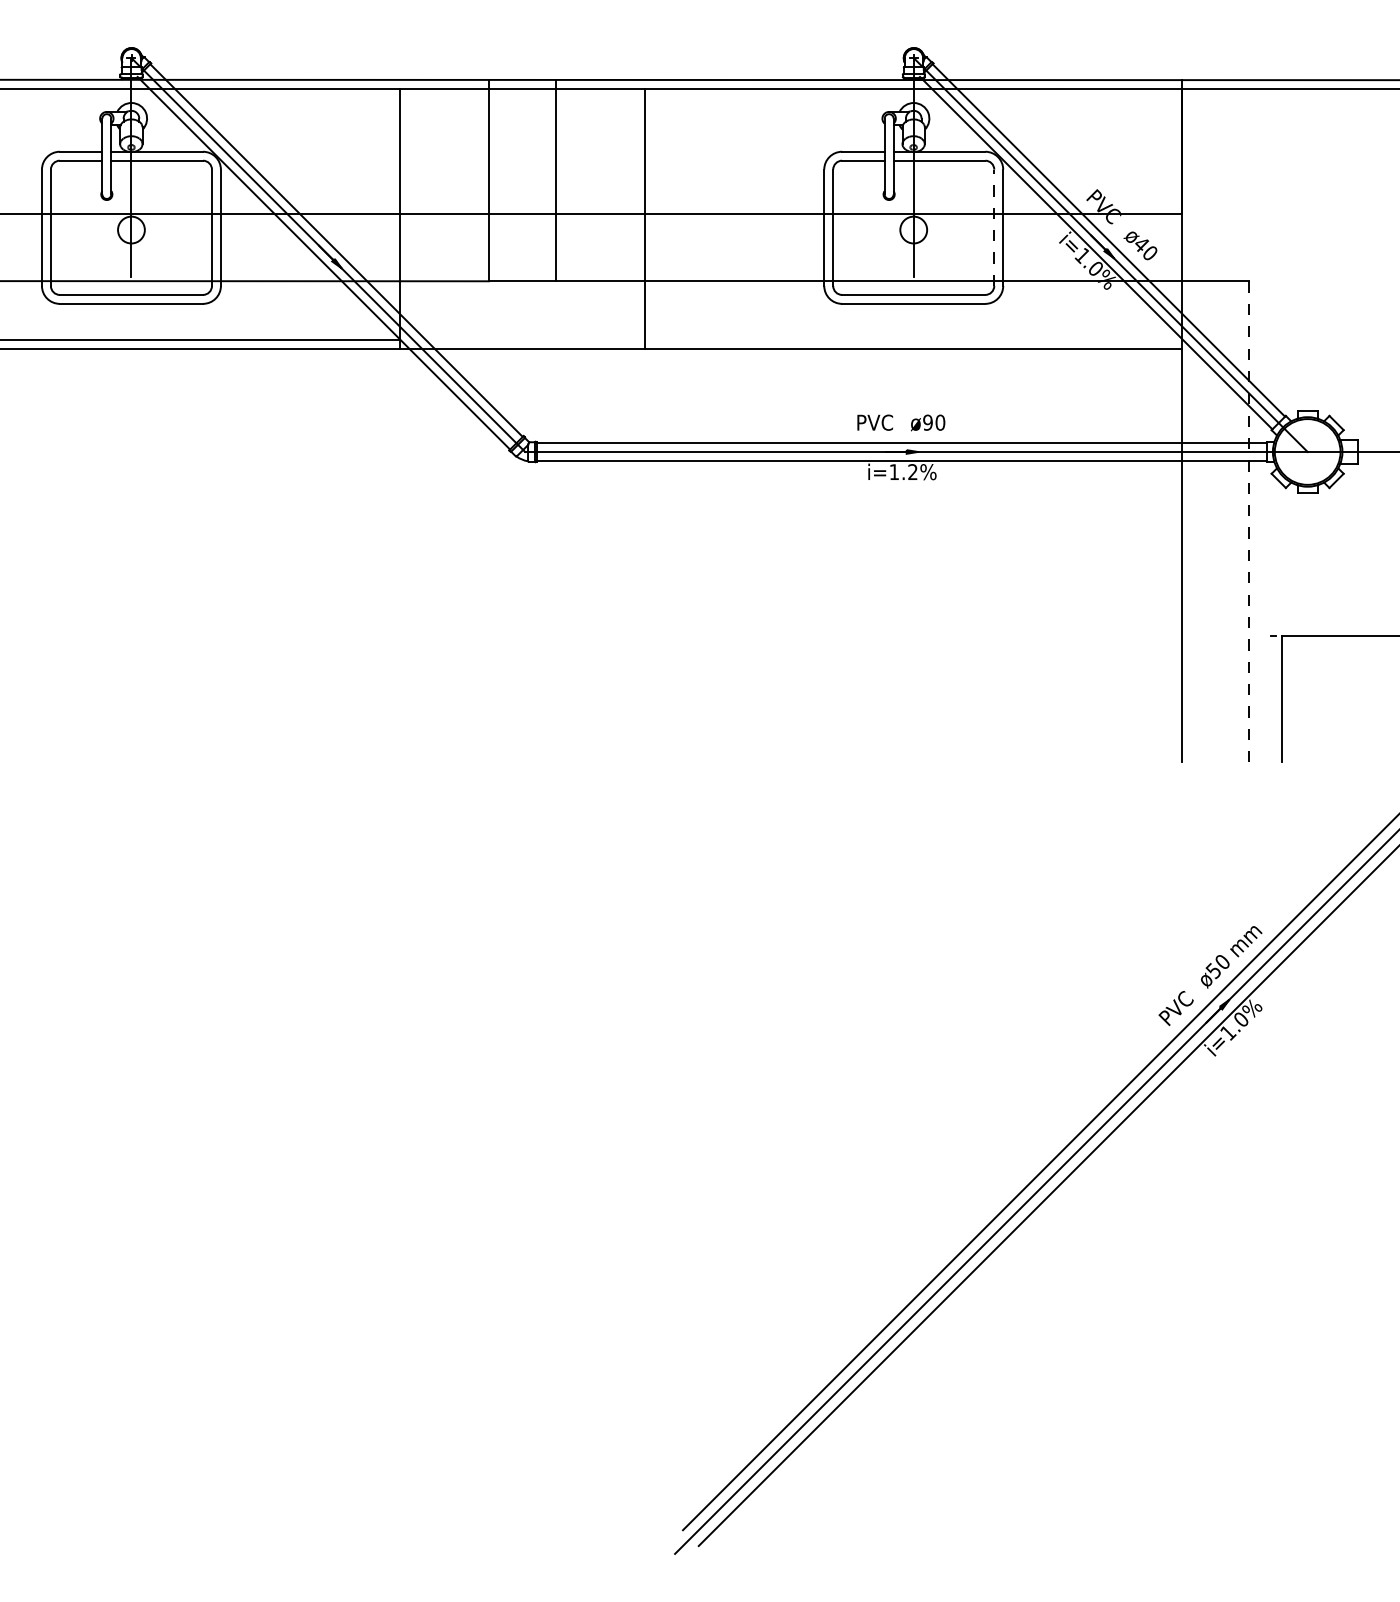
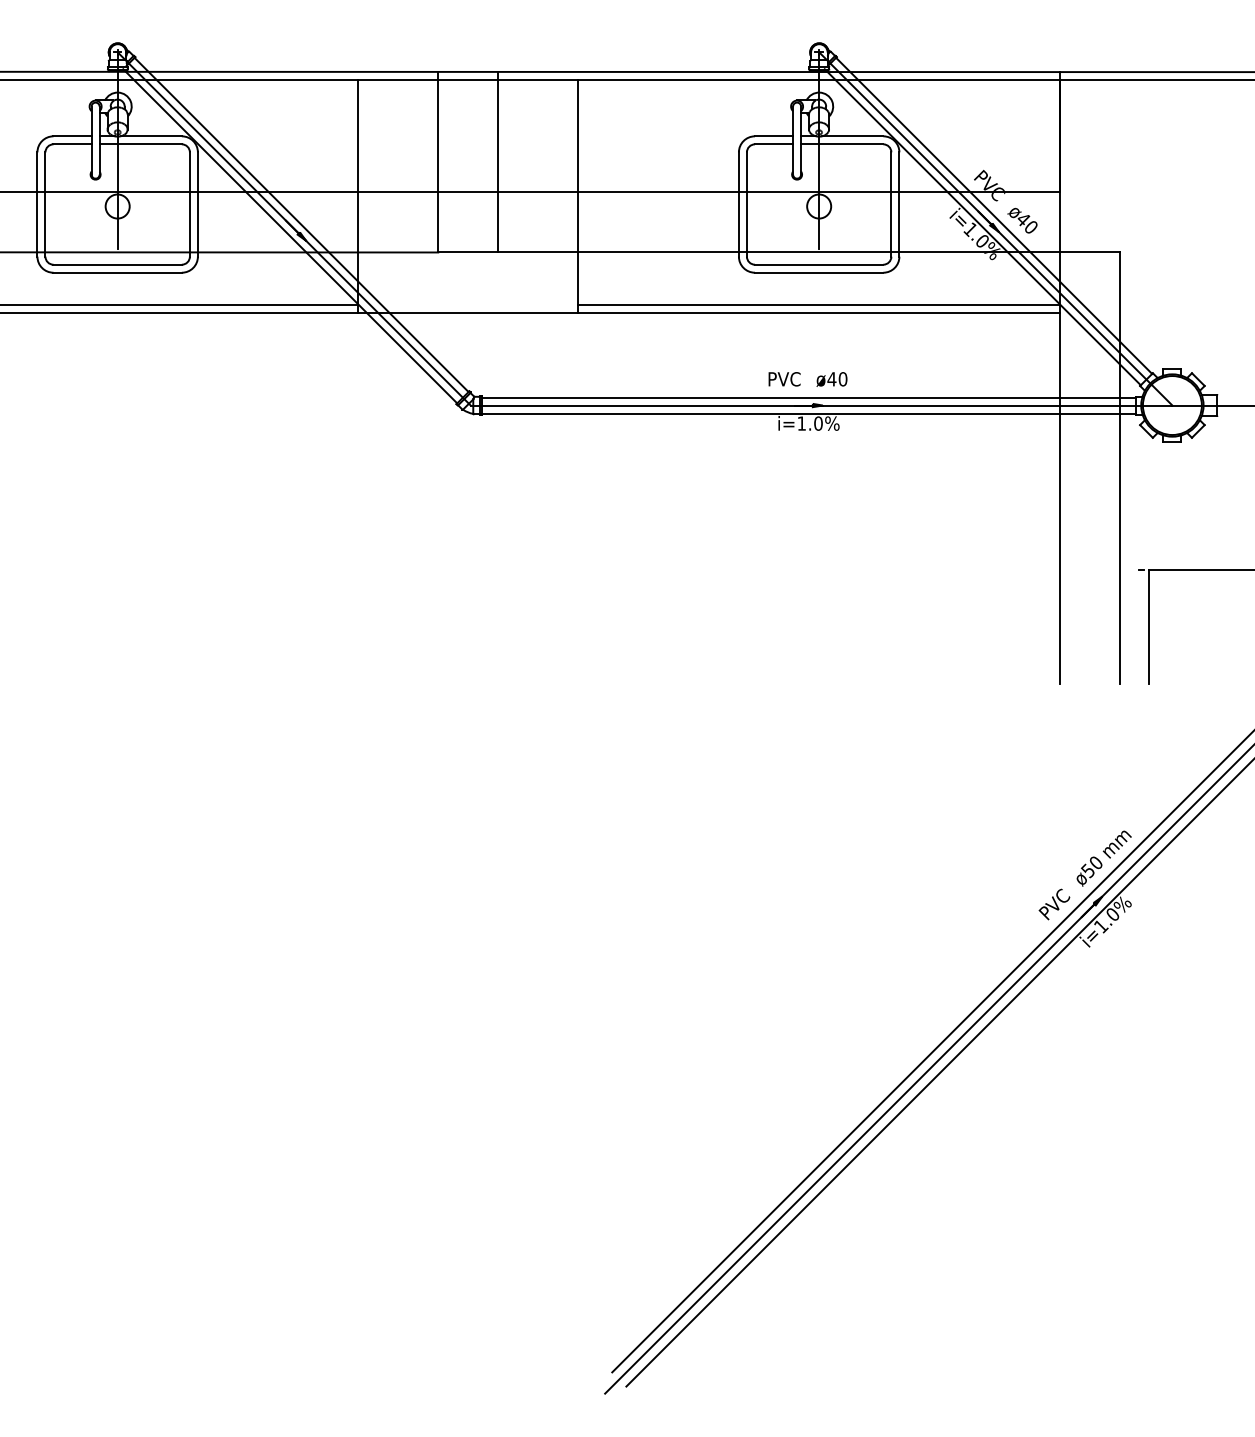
line: (994, 227) -> (891, 204), dashed -> solid
line: (913, 339) -> (818, 304), added
text: (927, 422) -> (831, 379), ø90 -> ø40
text: (912, 472) -> (818, 423), i=1.2% -> i=1.0%
line: (1249, 521) -> (1120, 467), dashed -> solid

